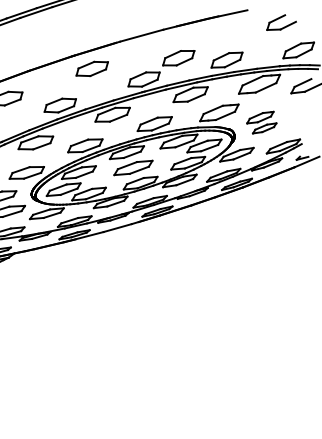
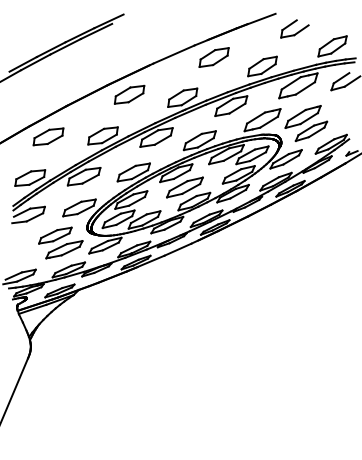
part: (281, 22) -> (294, 28), moved
part: (178, 58) -> (213, 57), moved
part: (262, 122) -> (306, 123), size x1.43

